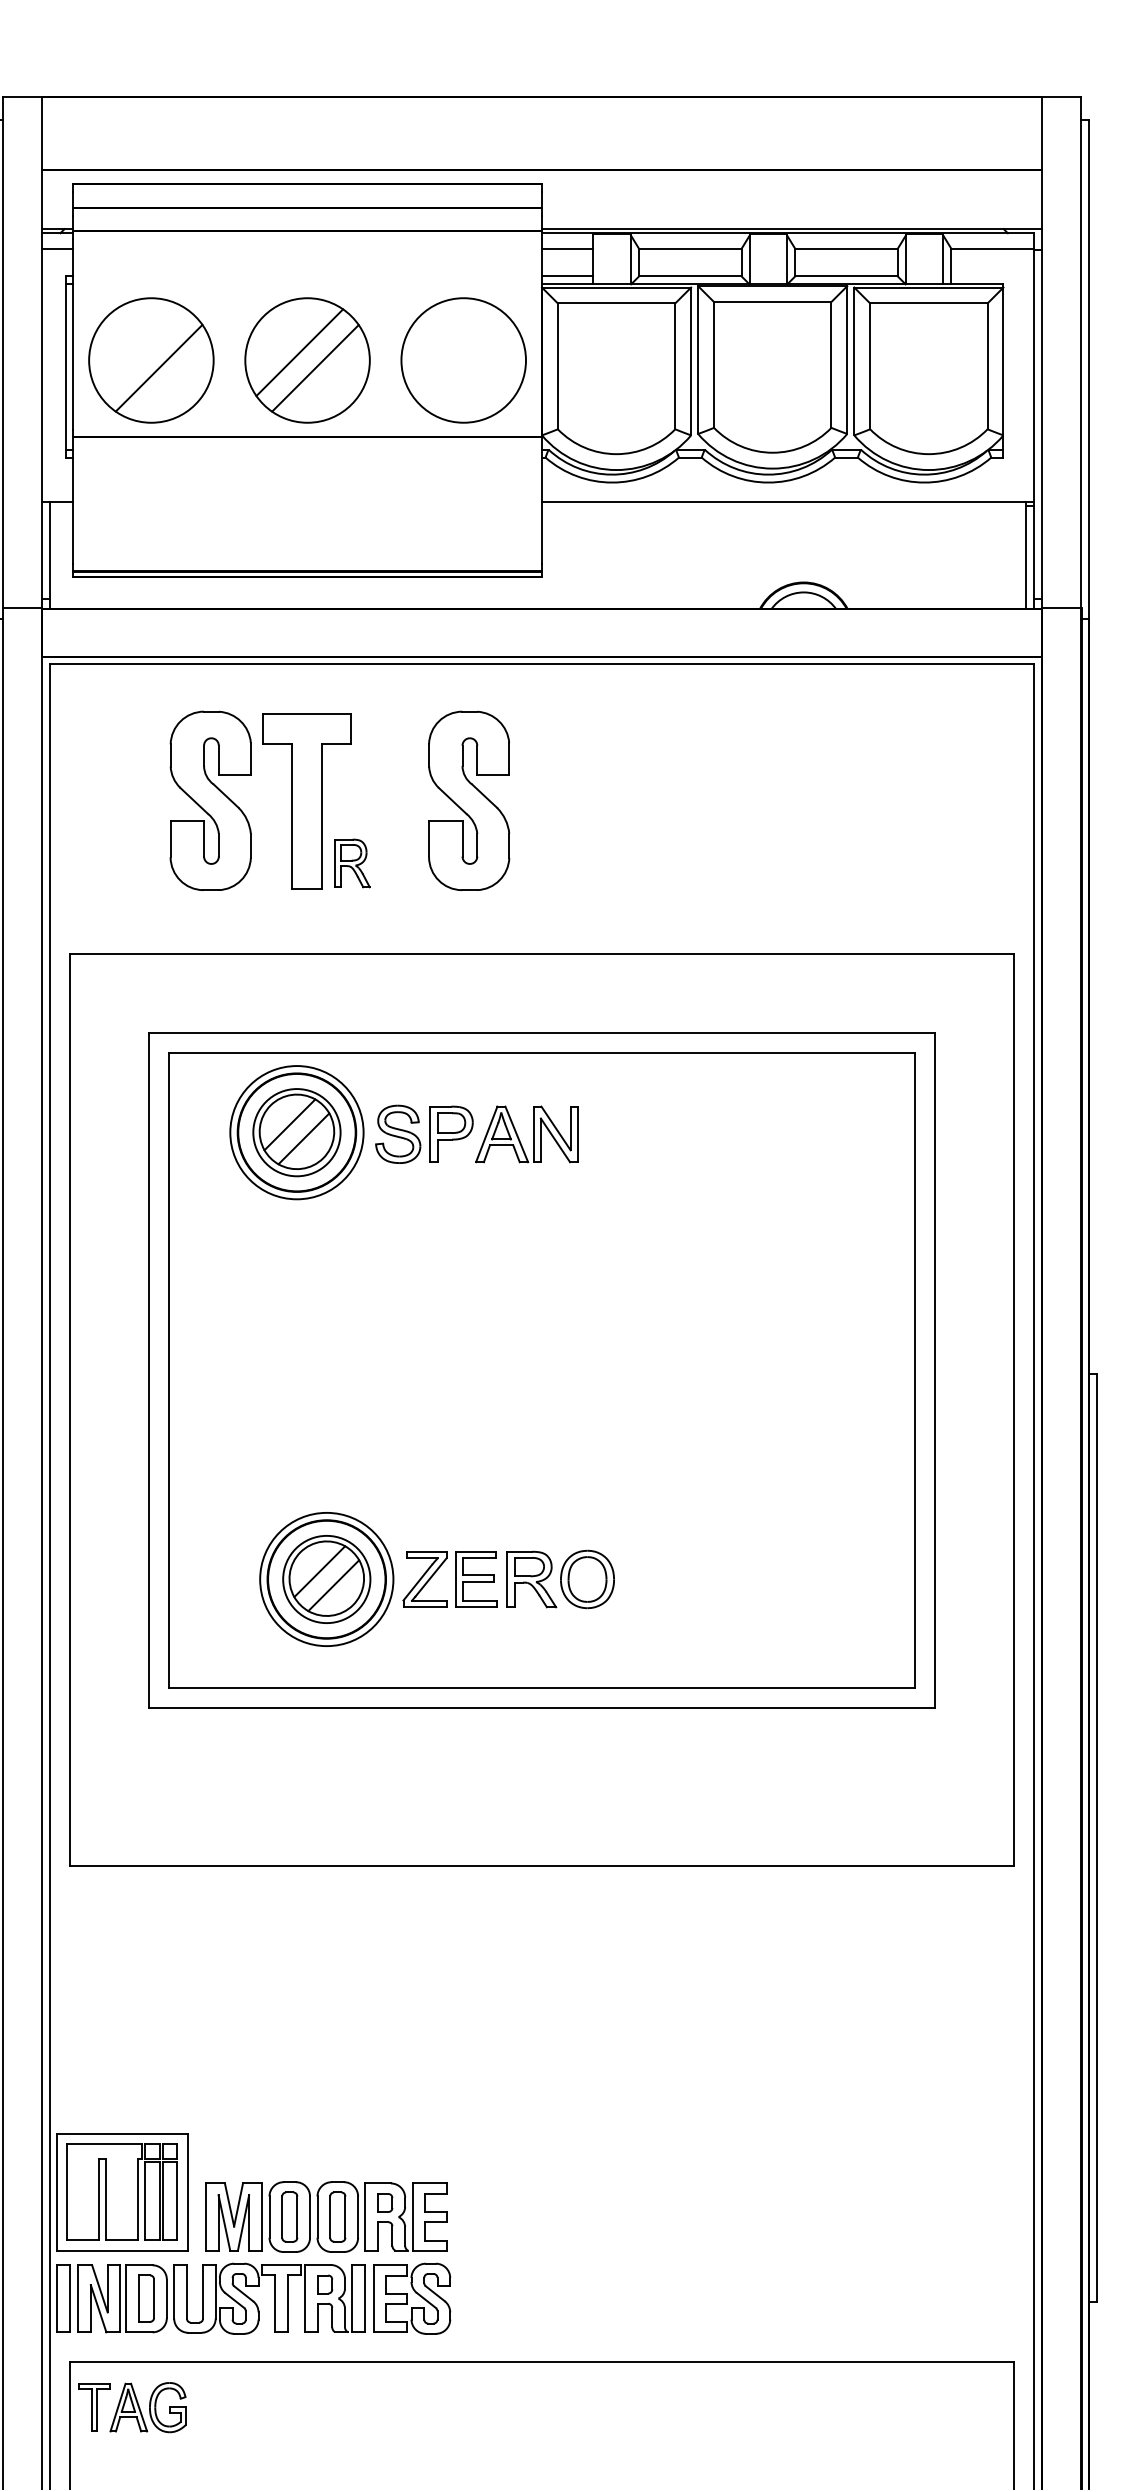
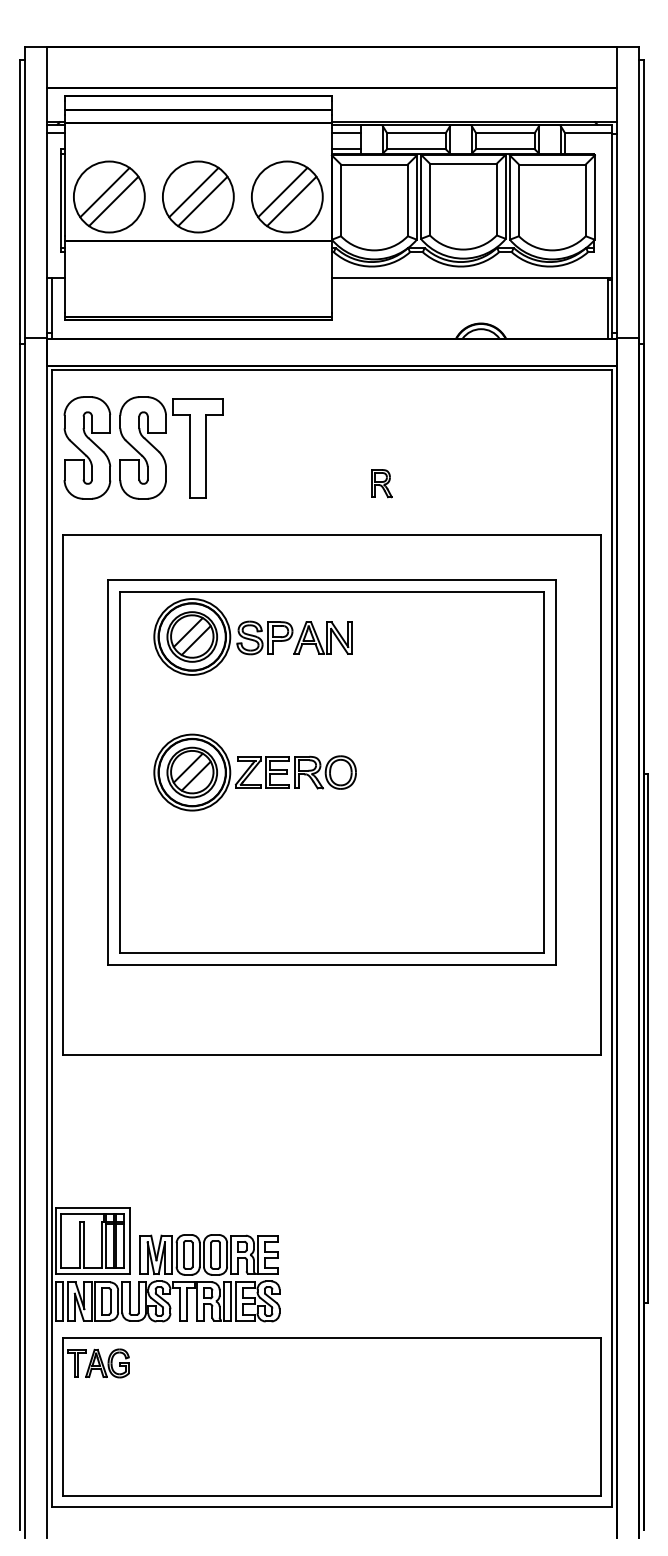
line: (142, 352) -> (104, 192), added
line: (455, 352) -> (282, 192), added
line: (471, 368) -> (291, 201), added
part: (469, 800) -> (87, 447), moved
part: (351, 863) -> (381, 483), moved
part: (435, 1579) -> (254, 772), moved

